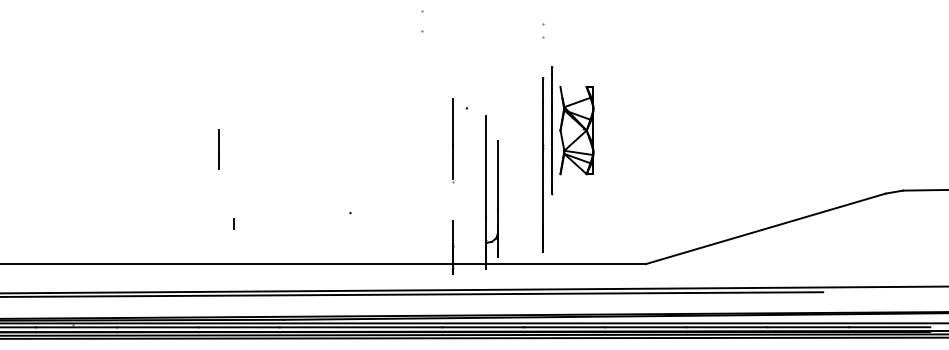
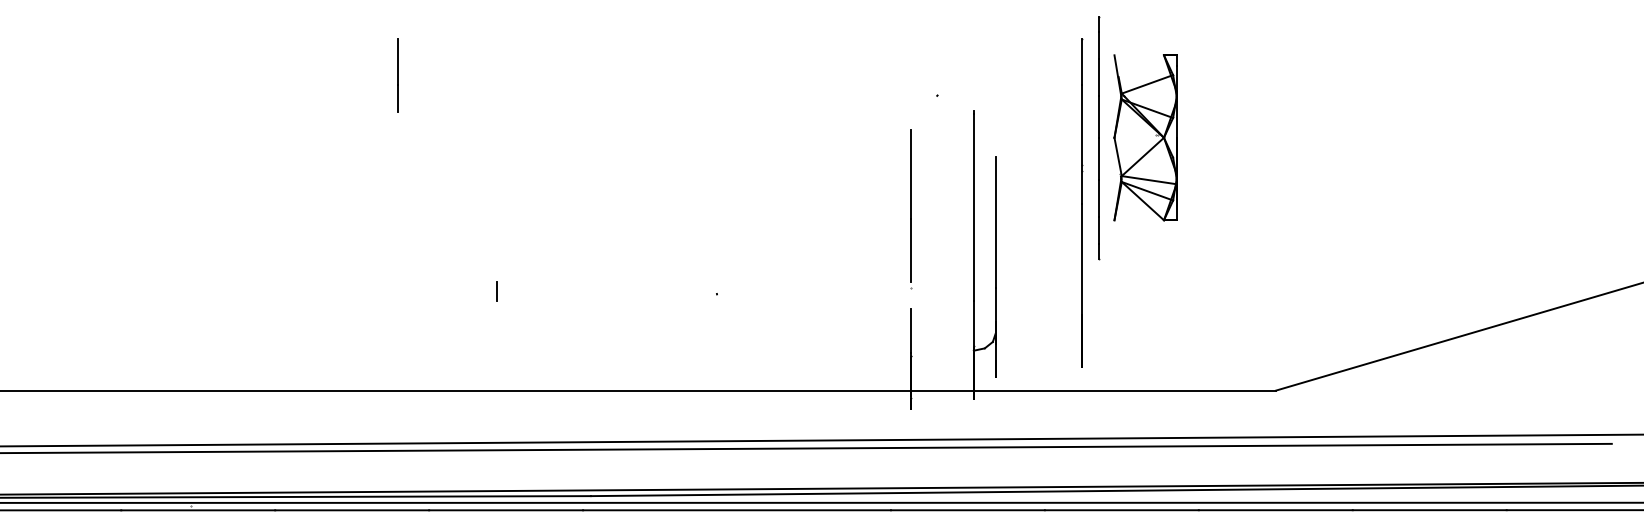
line: (453, 140) -> (911, 209), moved
line: (218, 149) -> (397, 75), moved
line: (233, 223) -> (495, 291), moved

